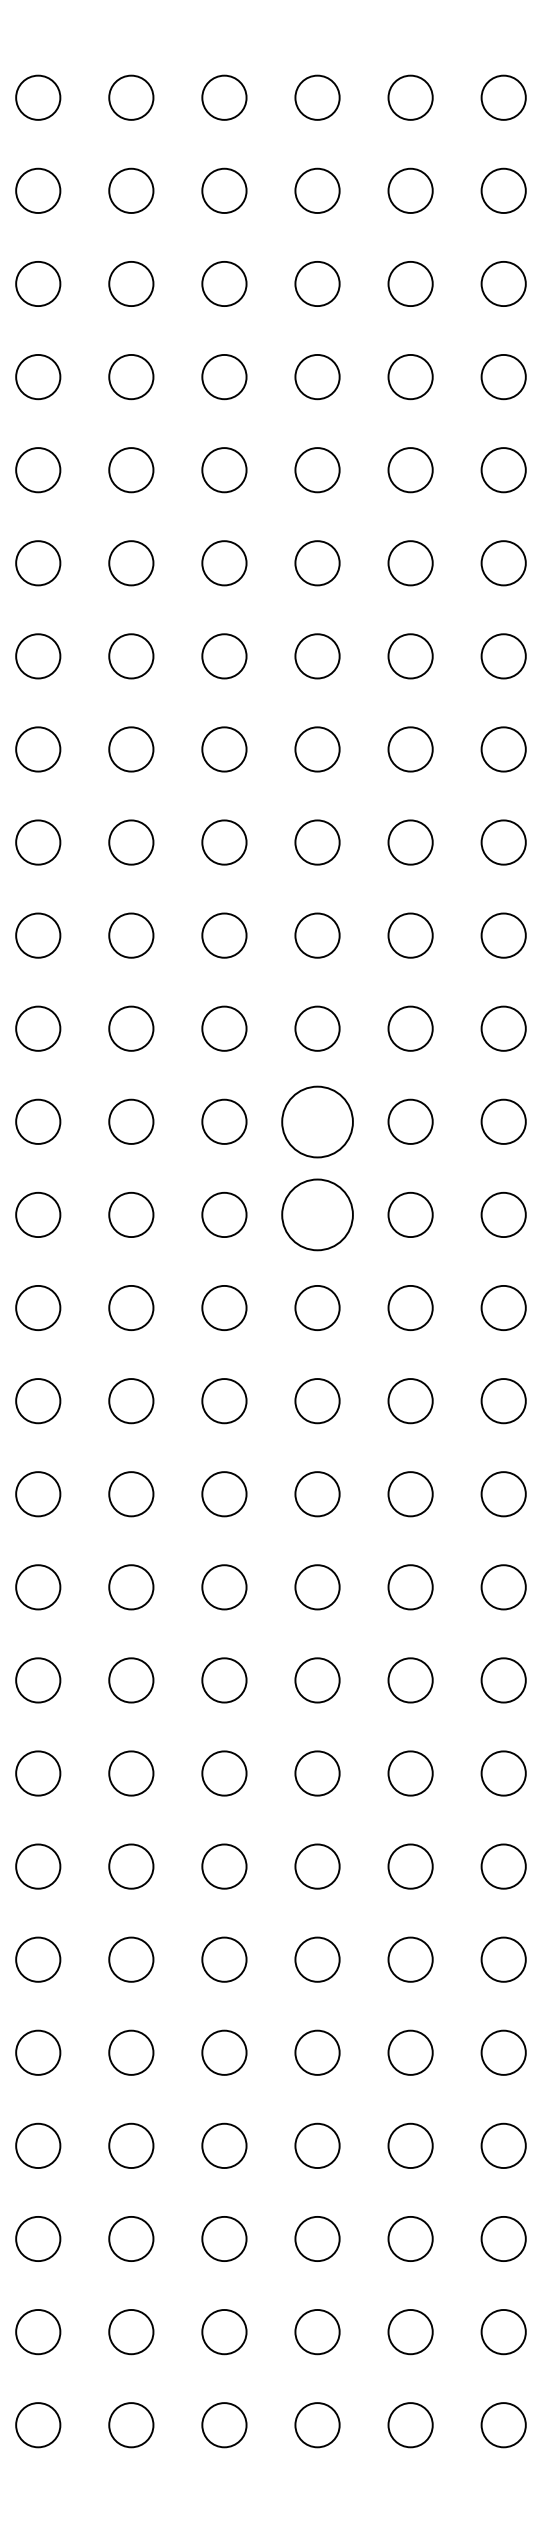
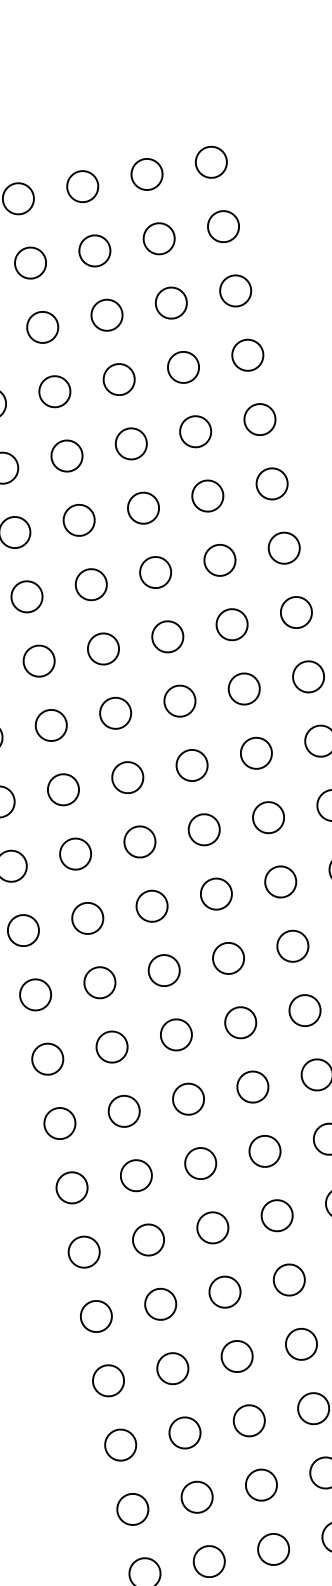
circle: (317, 1121) -> (216, 893), size x0.62
circle: (317, 1214) -> (228, 958), size x0.62

